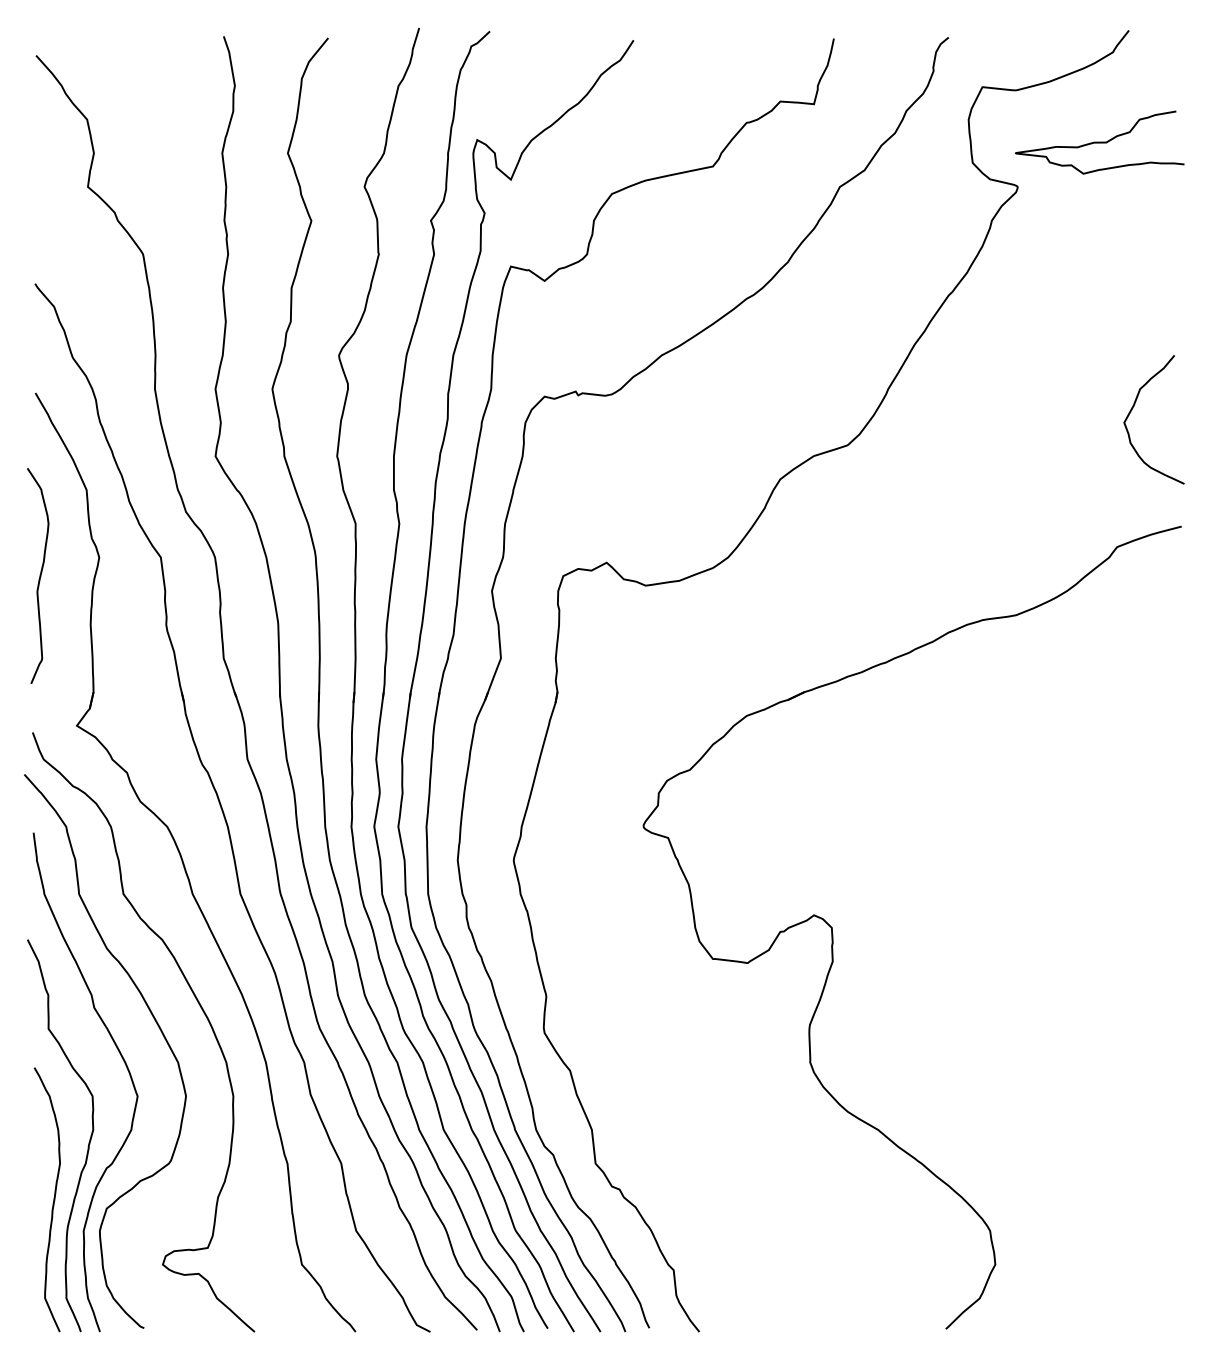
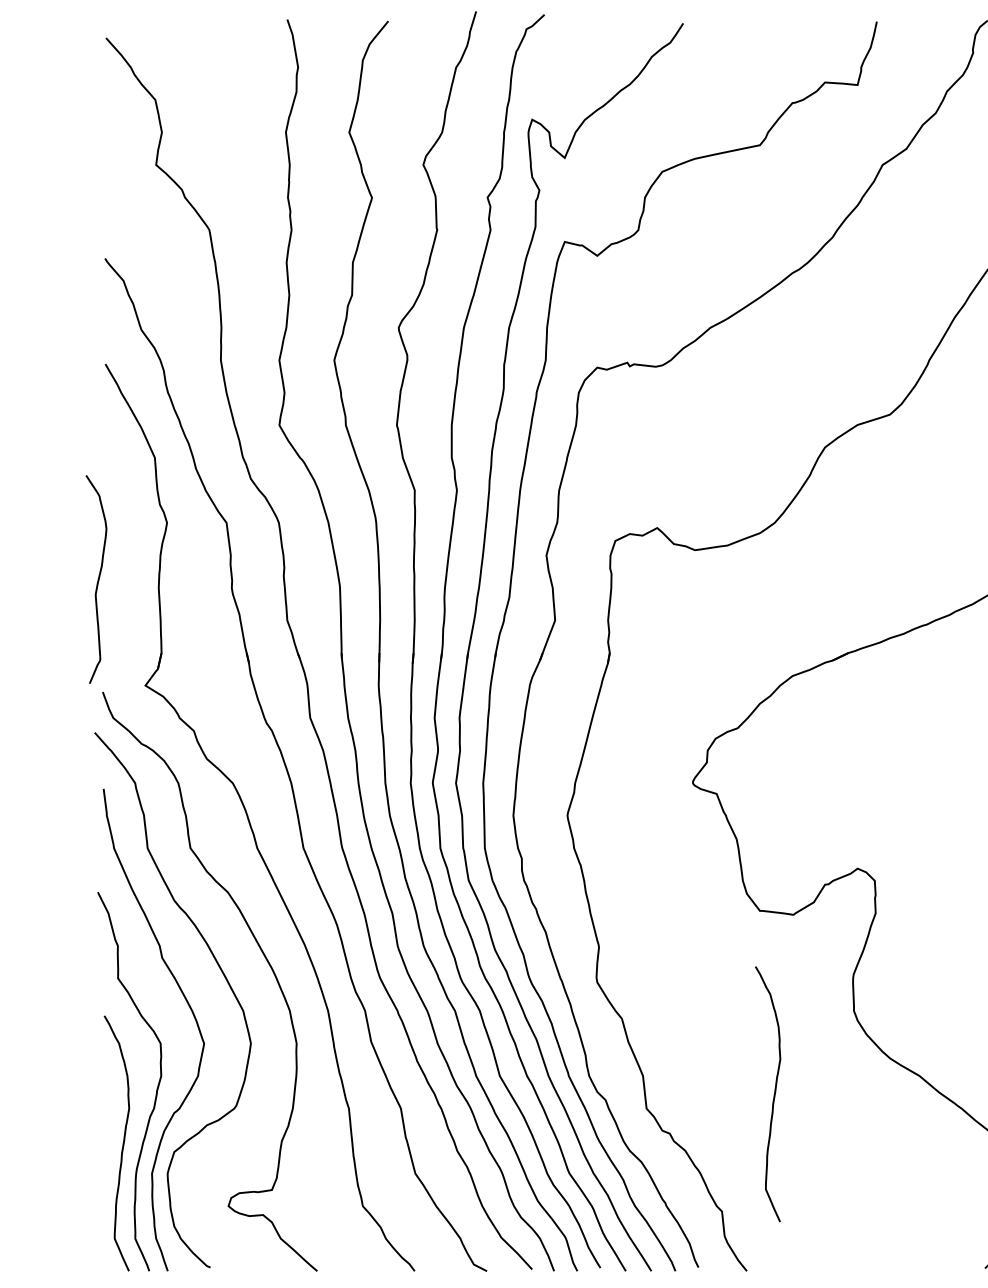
curve: (39, 575) -> (97, 579), moved
curve: (727, 1148) -> (774, 1093), added

